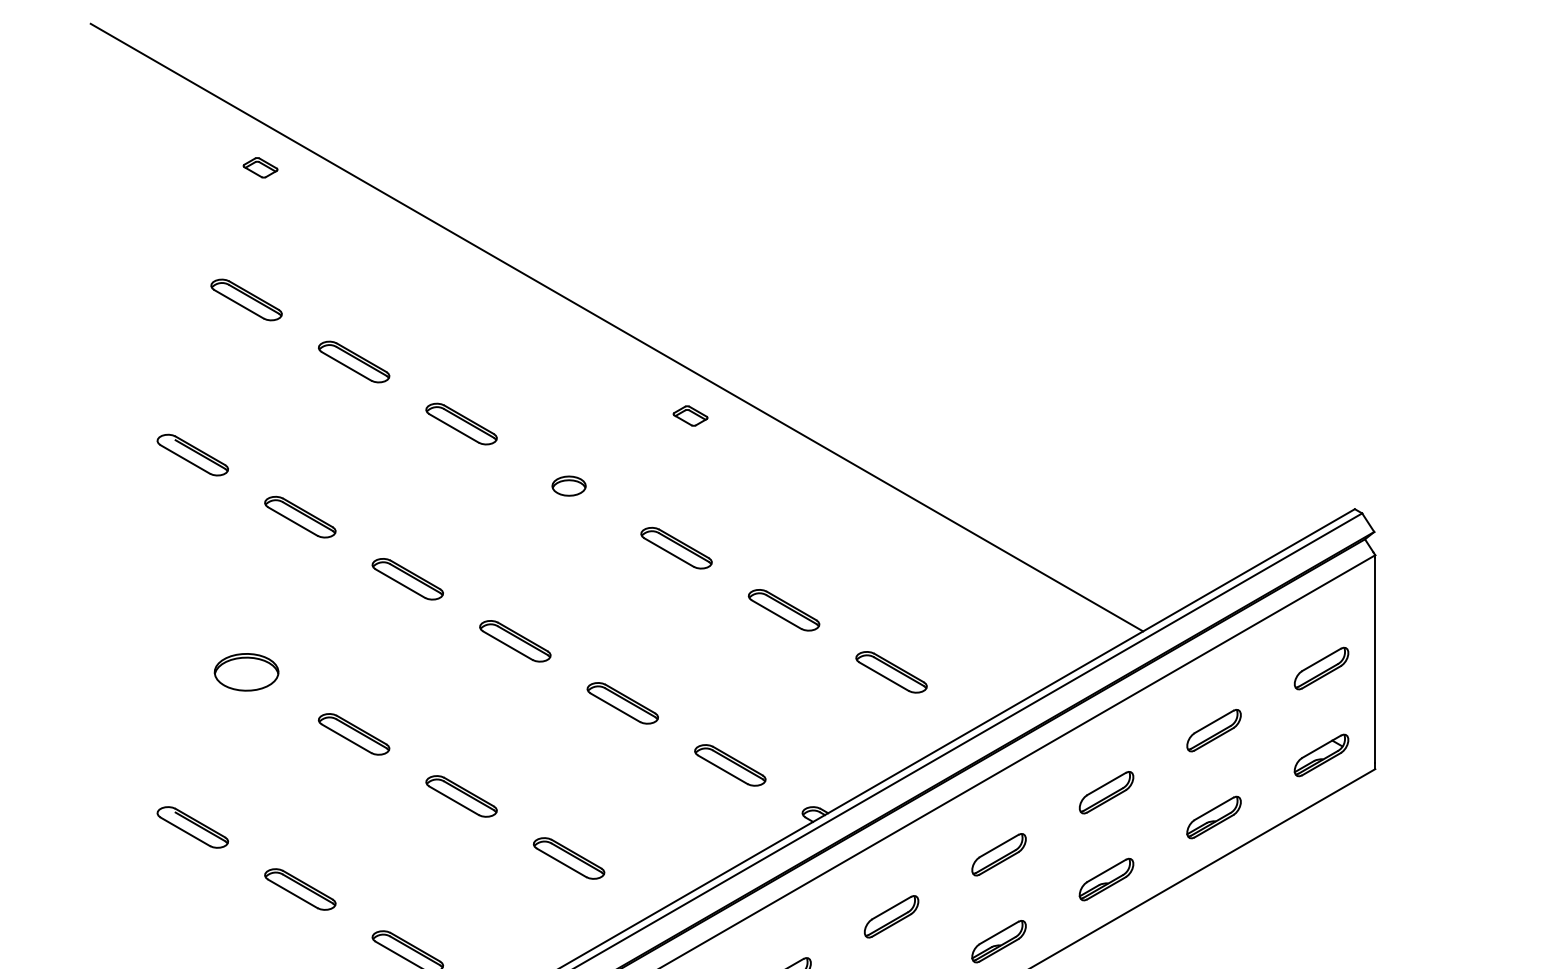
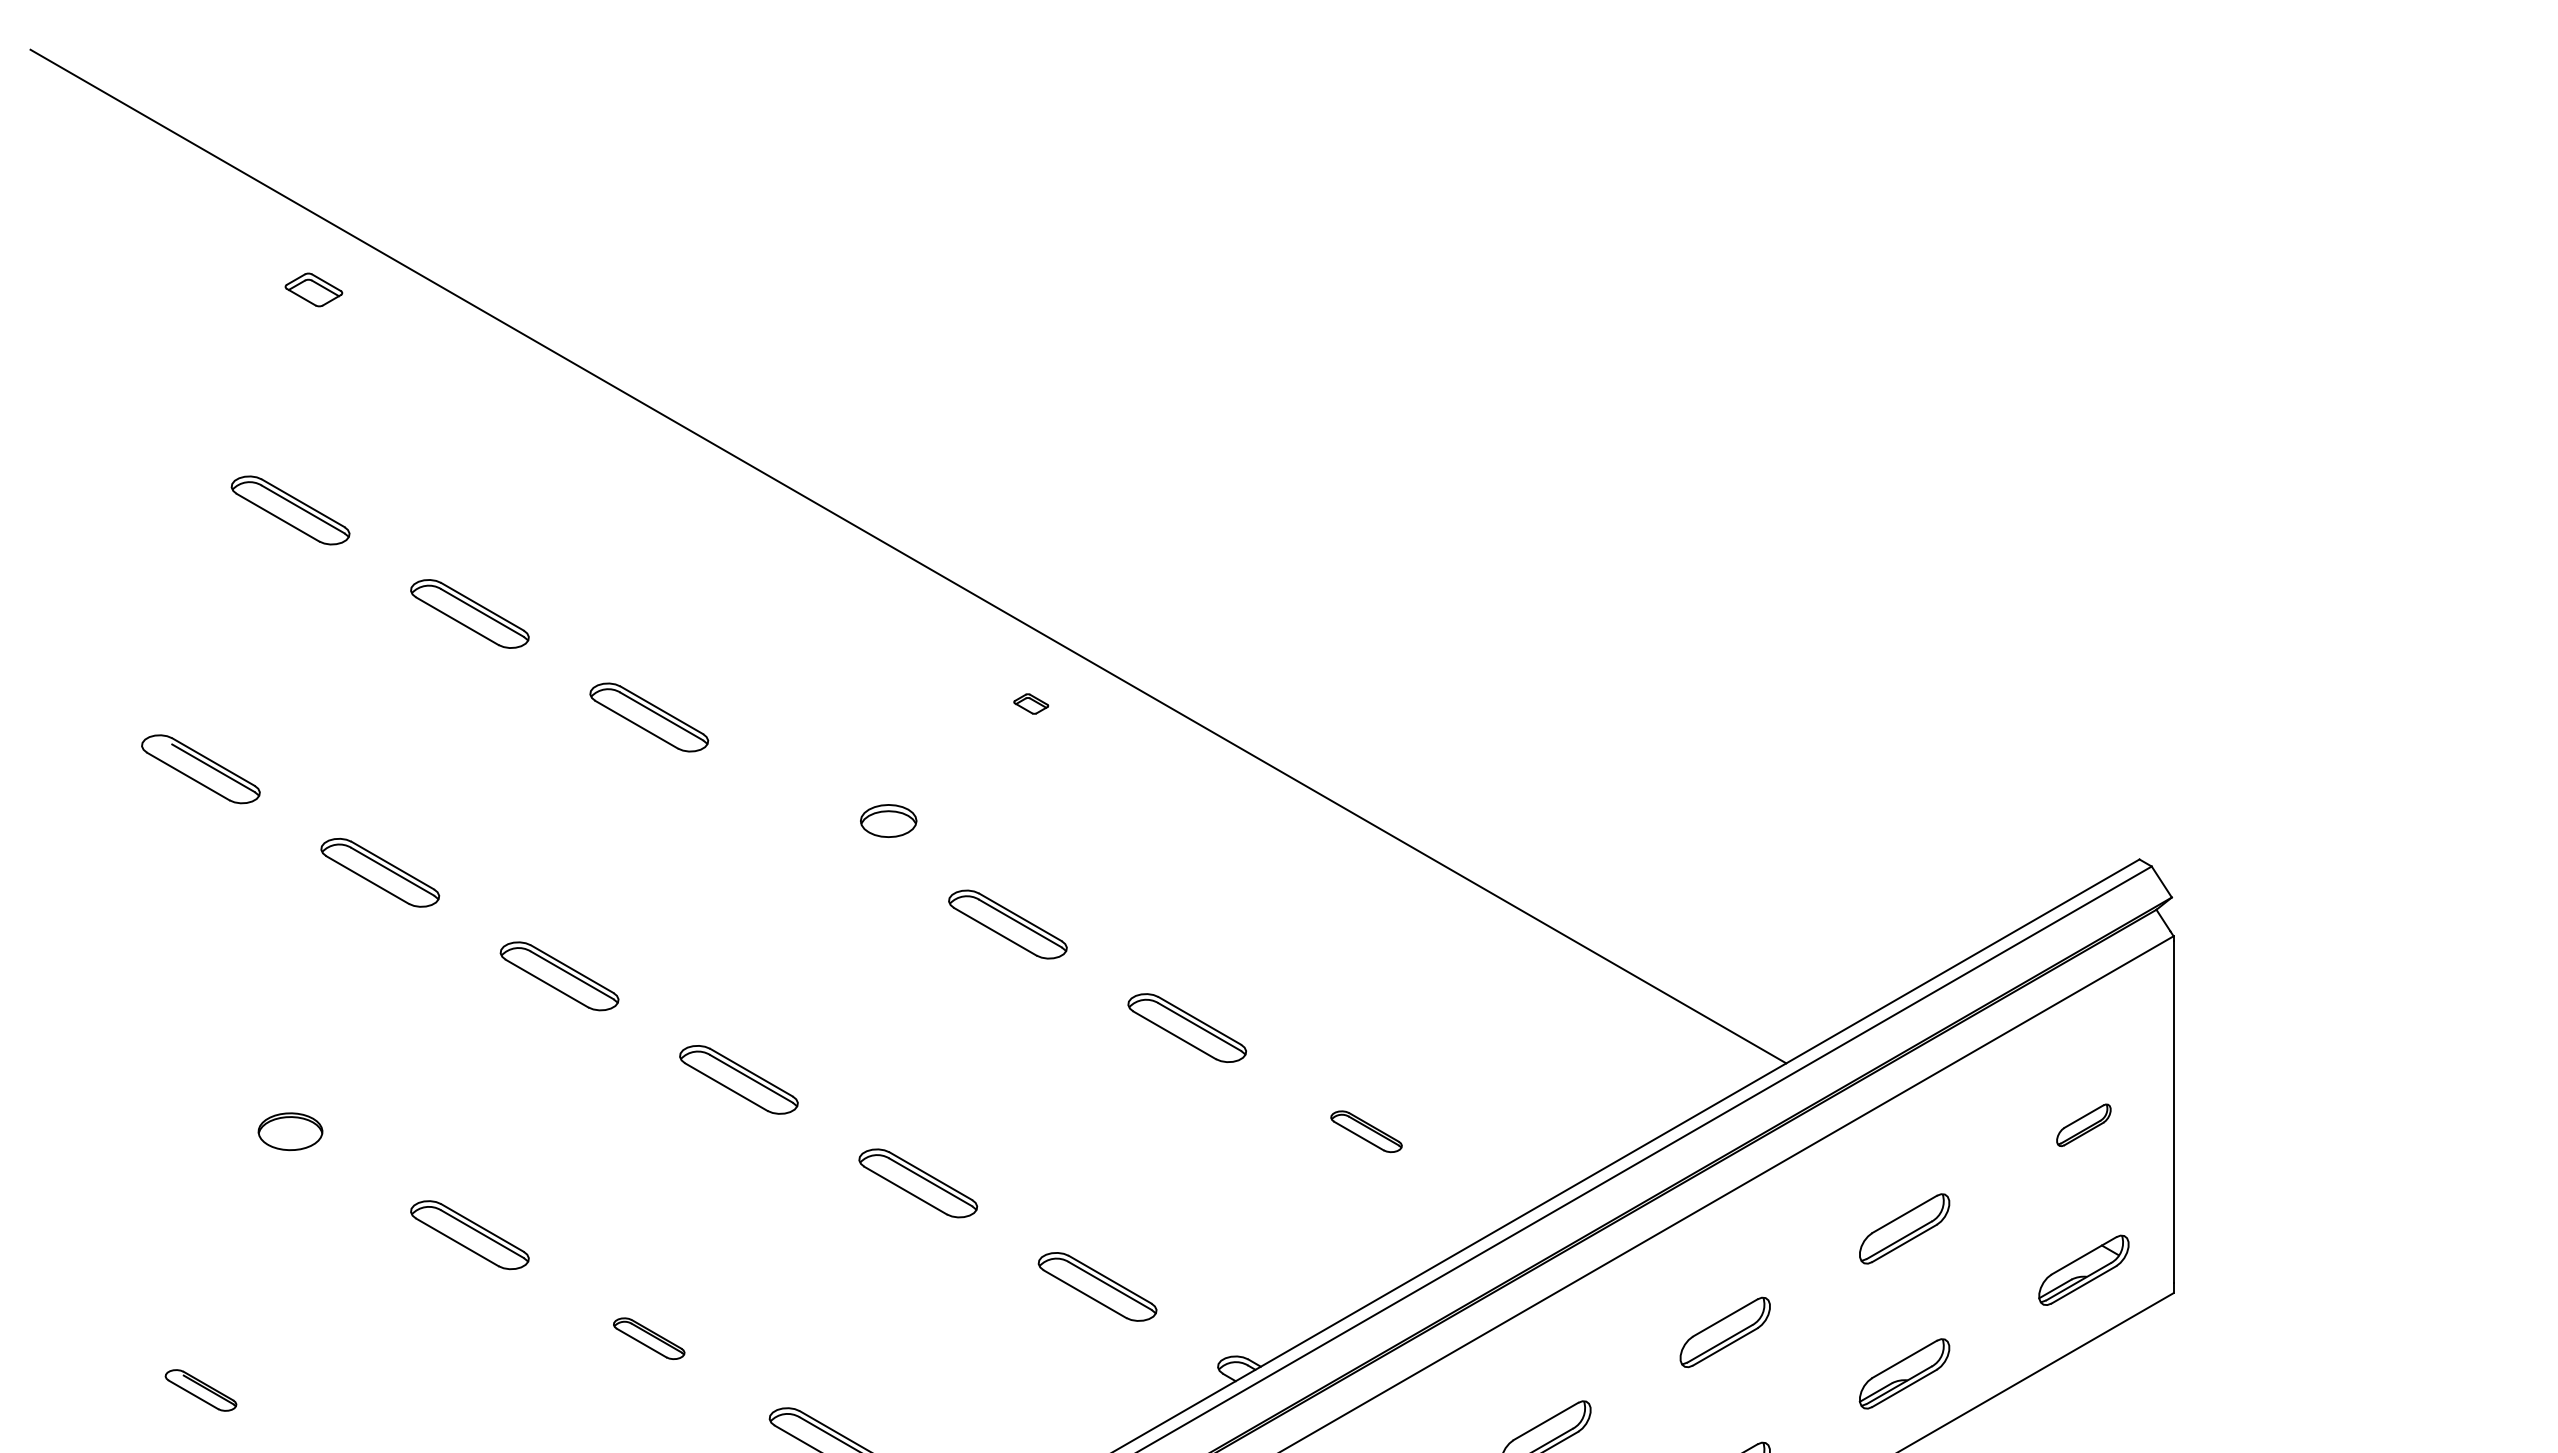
part: (690, 415) -> (1031, 703), size x0.6
part: (568, 485) -> (887, 819), moved
part: (1321, 668) -> (2083, 1125), size x0.6
part: (246, 672) -> (290, 1131), size x0.6
part: (891, 672) -> (1366, 1131), size x0.6
part: (461, 796) -> (649, 1338), size x0.6
part: (192, 827) -> (200, 1390), size x0.6

